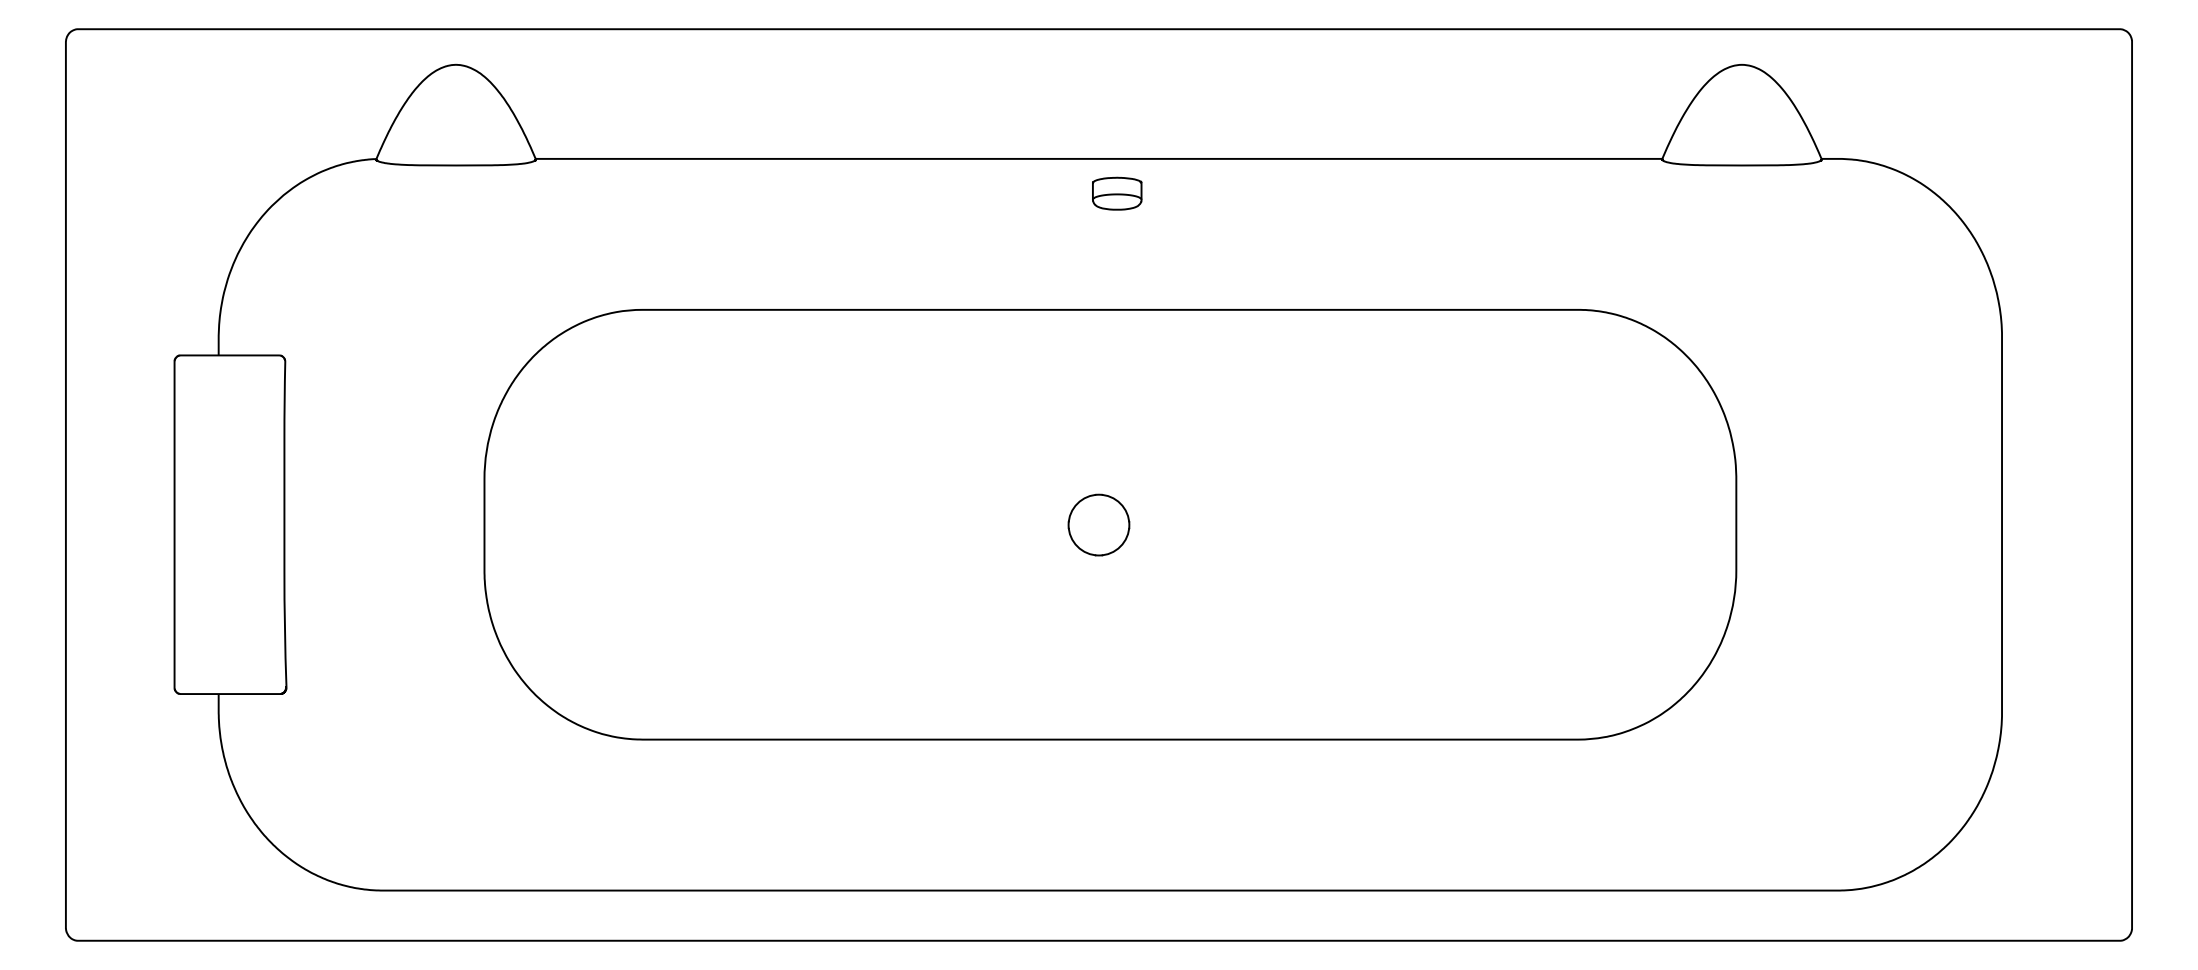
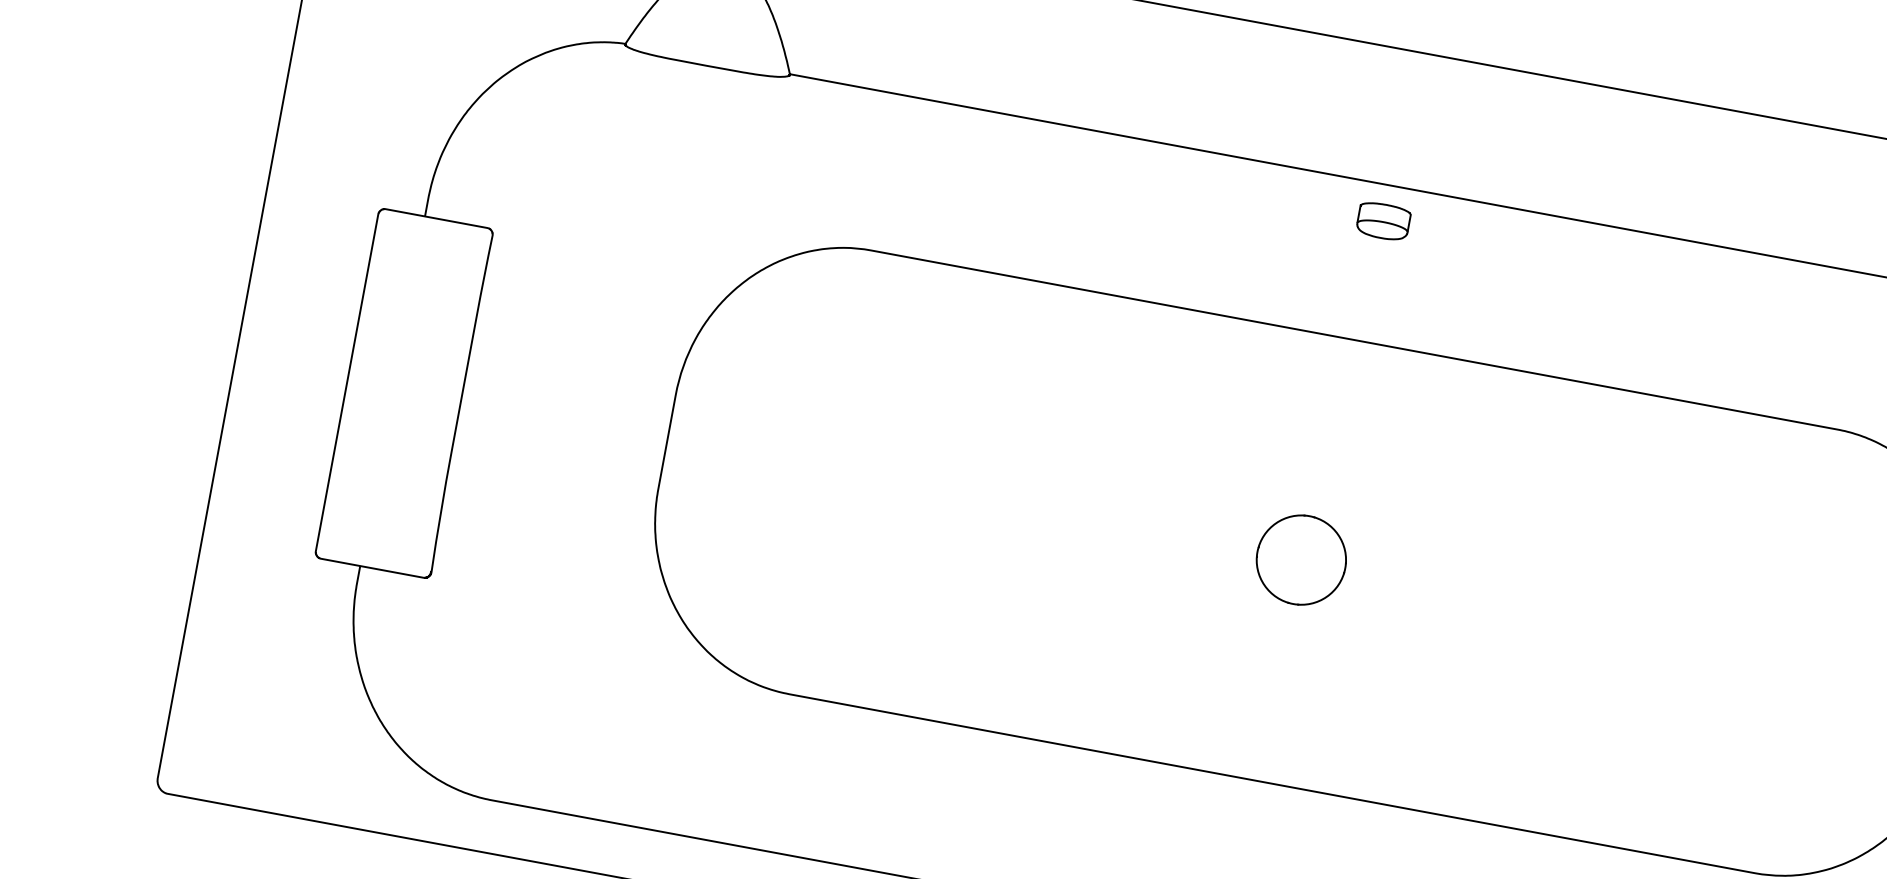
part: (1098, 524) -> (1301, 559), size x1.4

